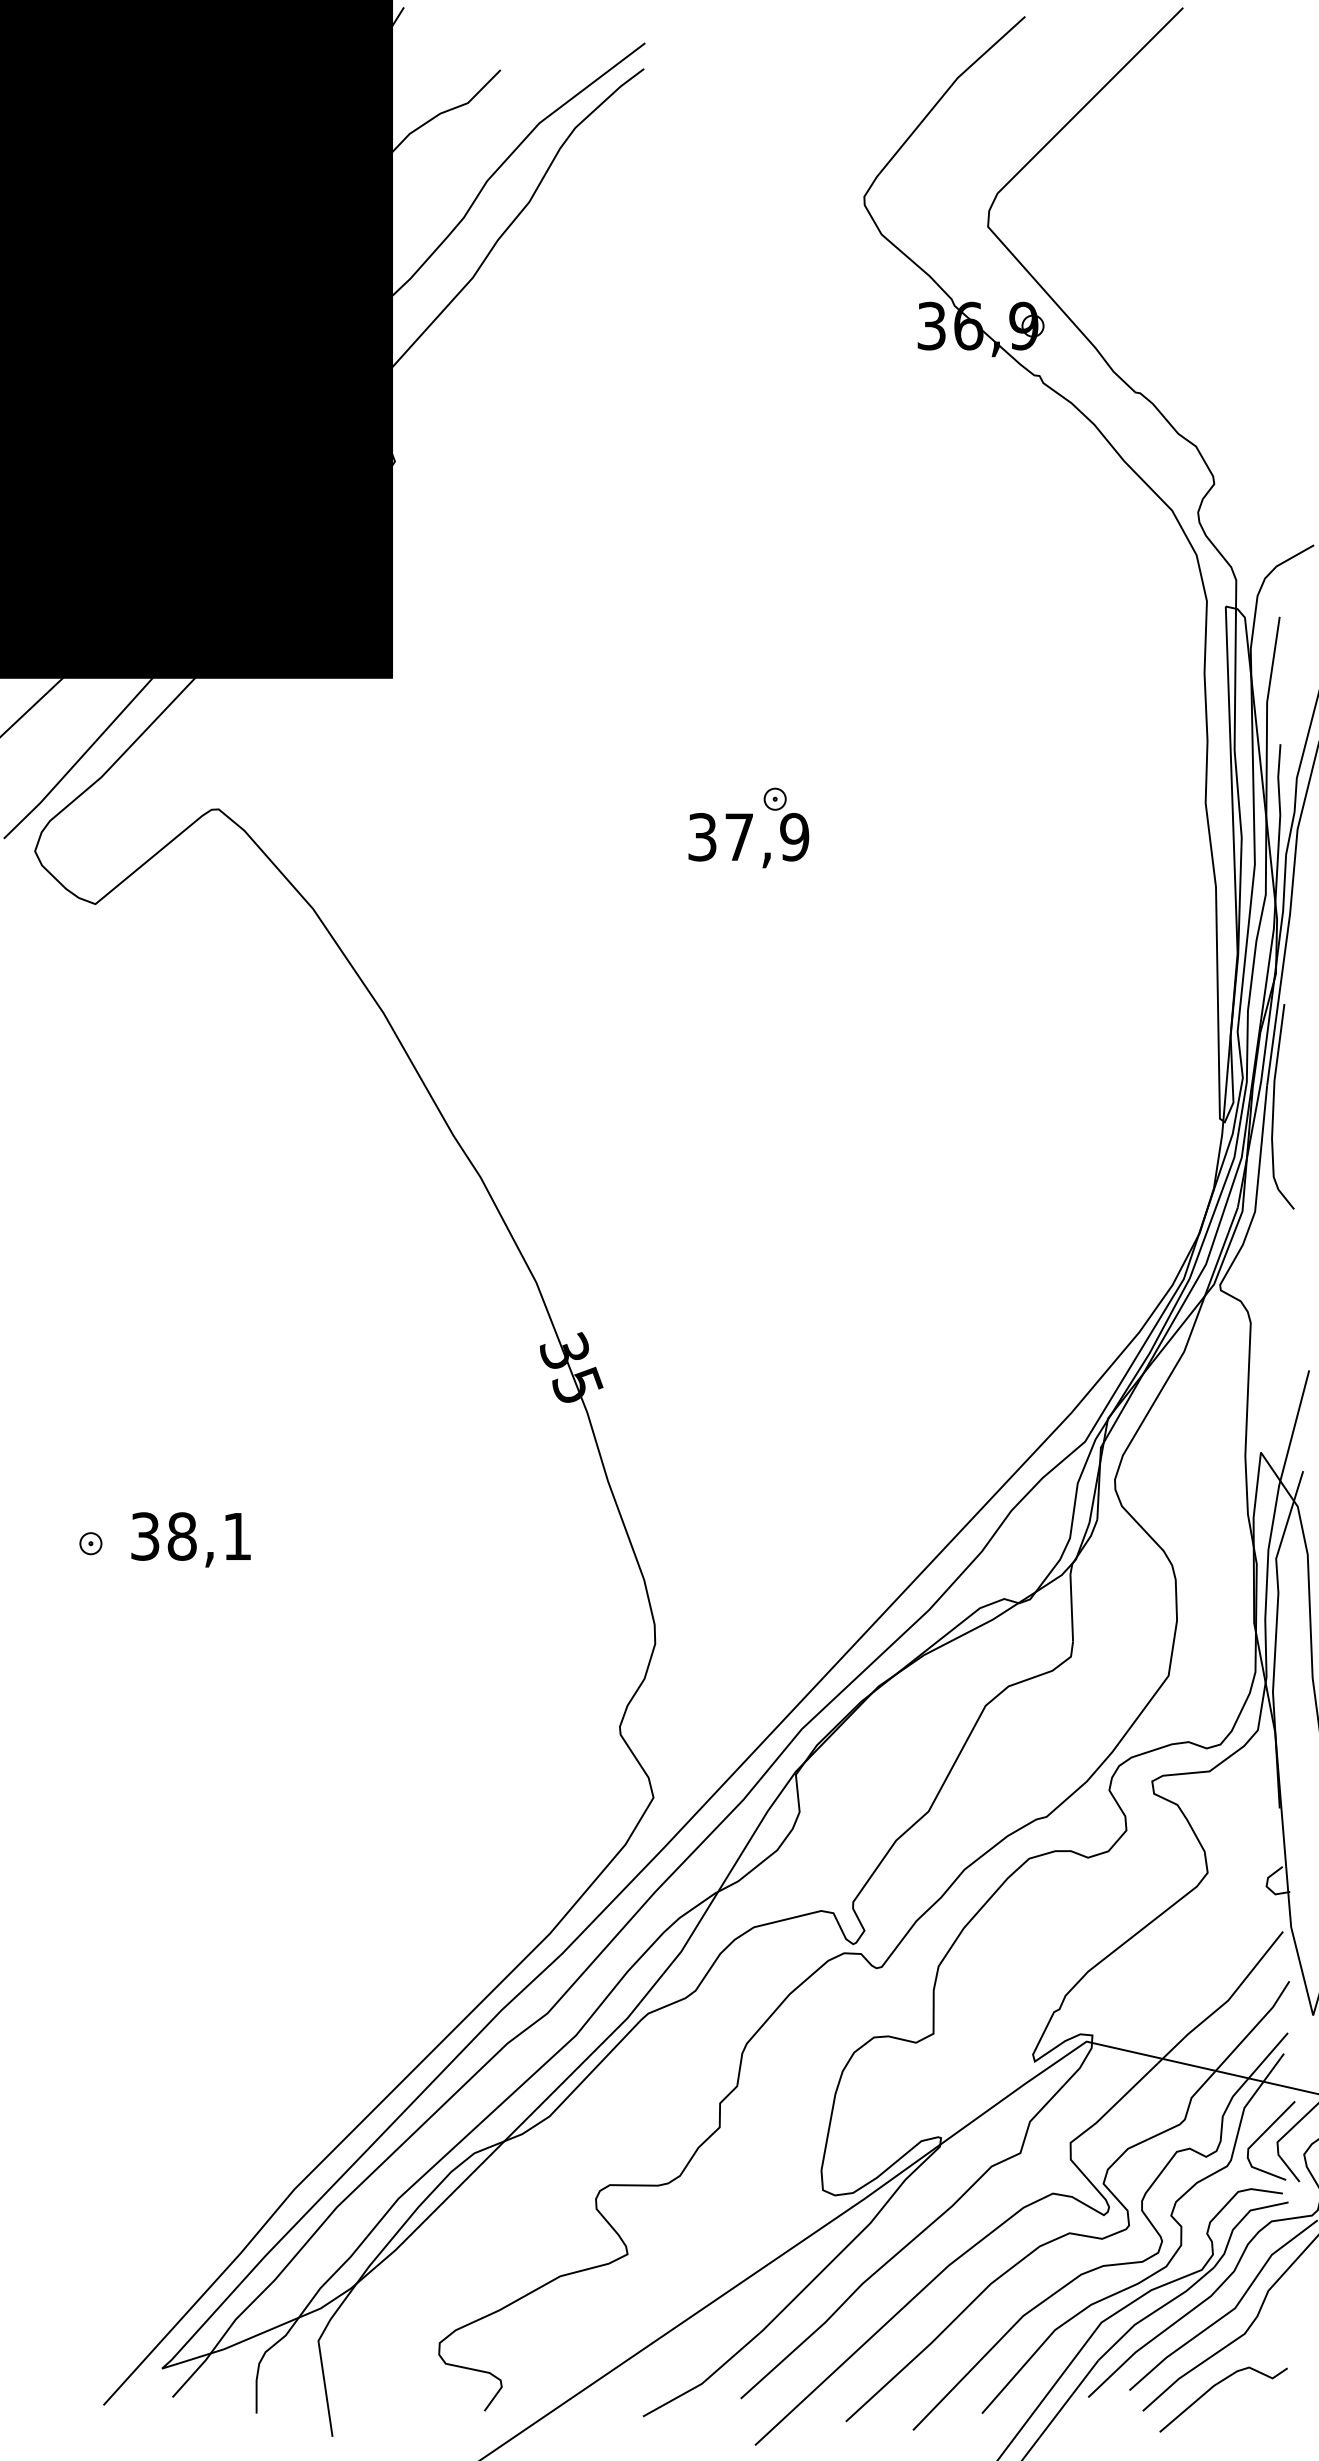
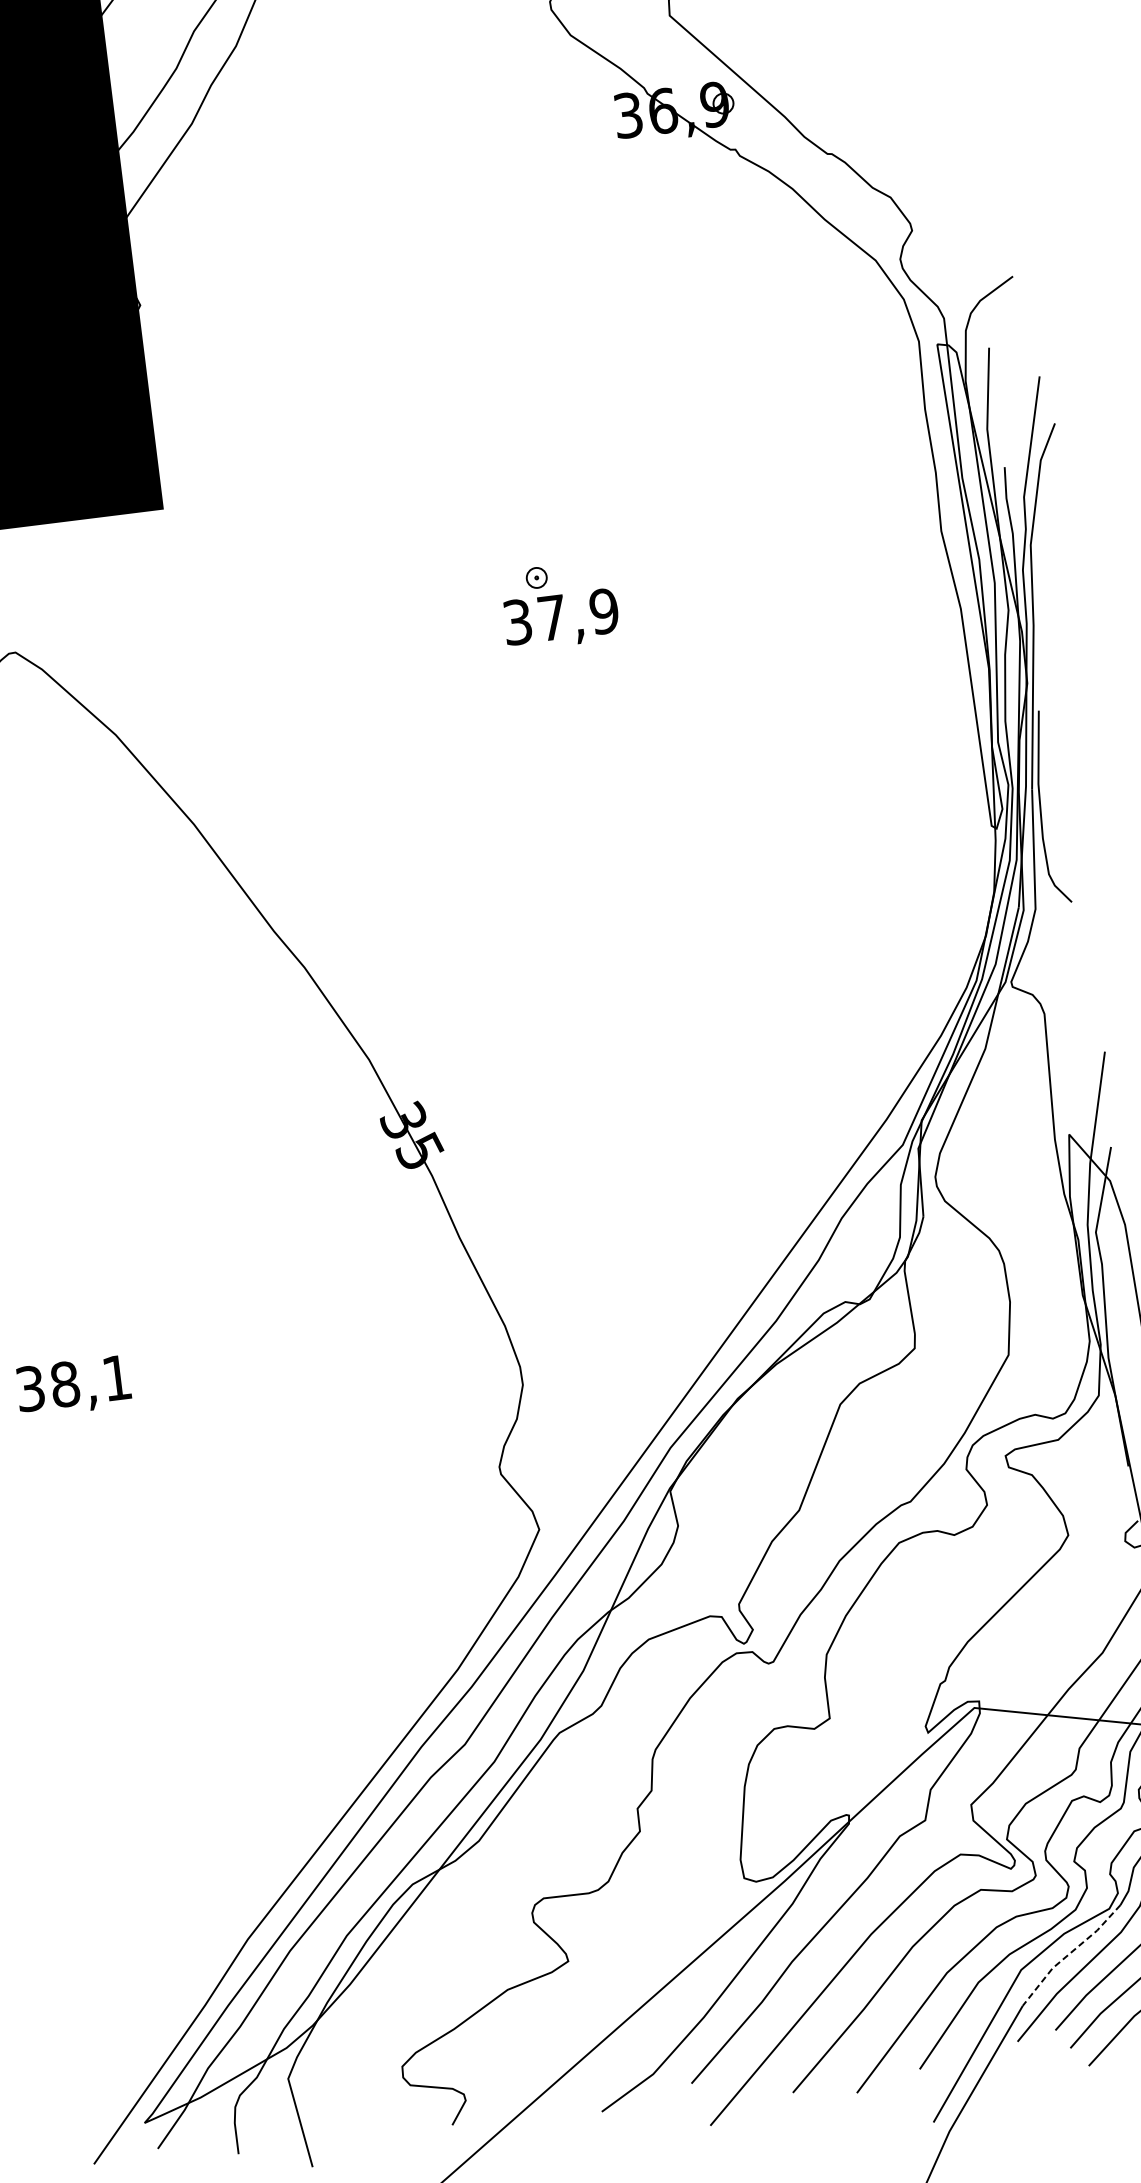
text: (748, 840) -> (561, 619), moved
text: (190, 1539) -> (73, 1386), moved
line: (1154, 2311) -> (1069, 1953), solid -> dashed

